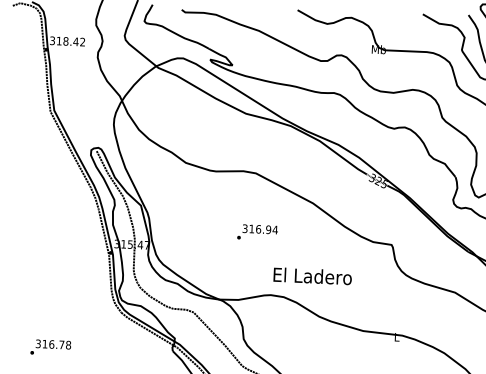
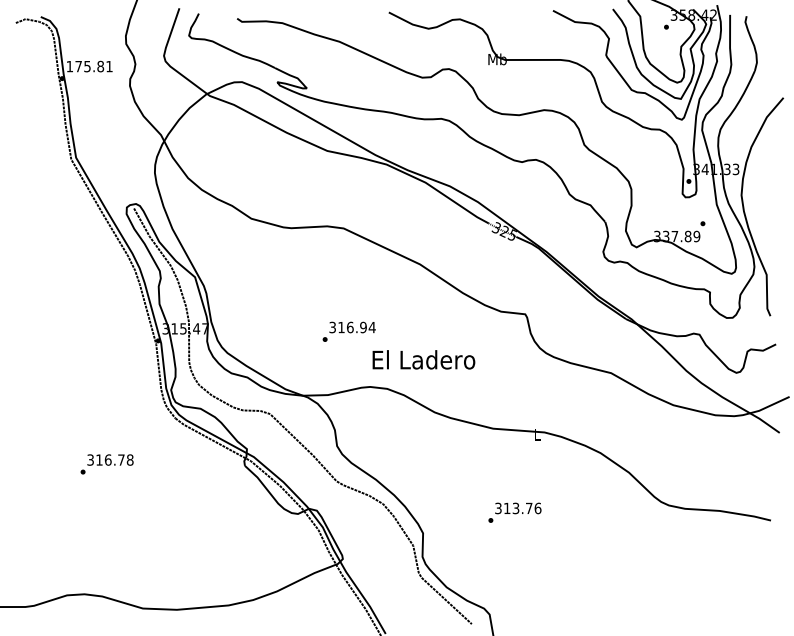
text: (67, 41) -> (89, 66), 318.42 -> 175.81
text: (257, 232) -> (348, 331), moved
text: (50, 347) -> (106, 464), moved

